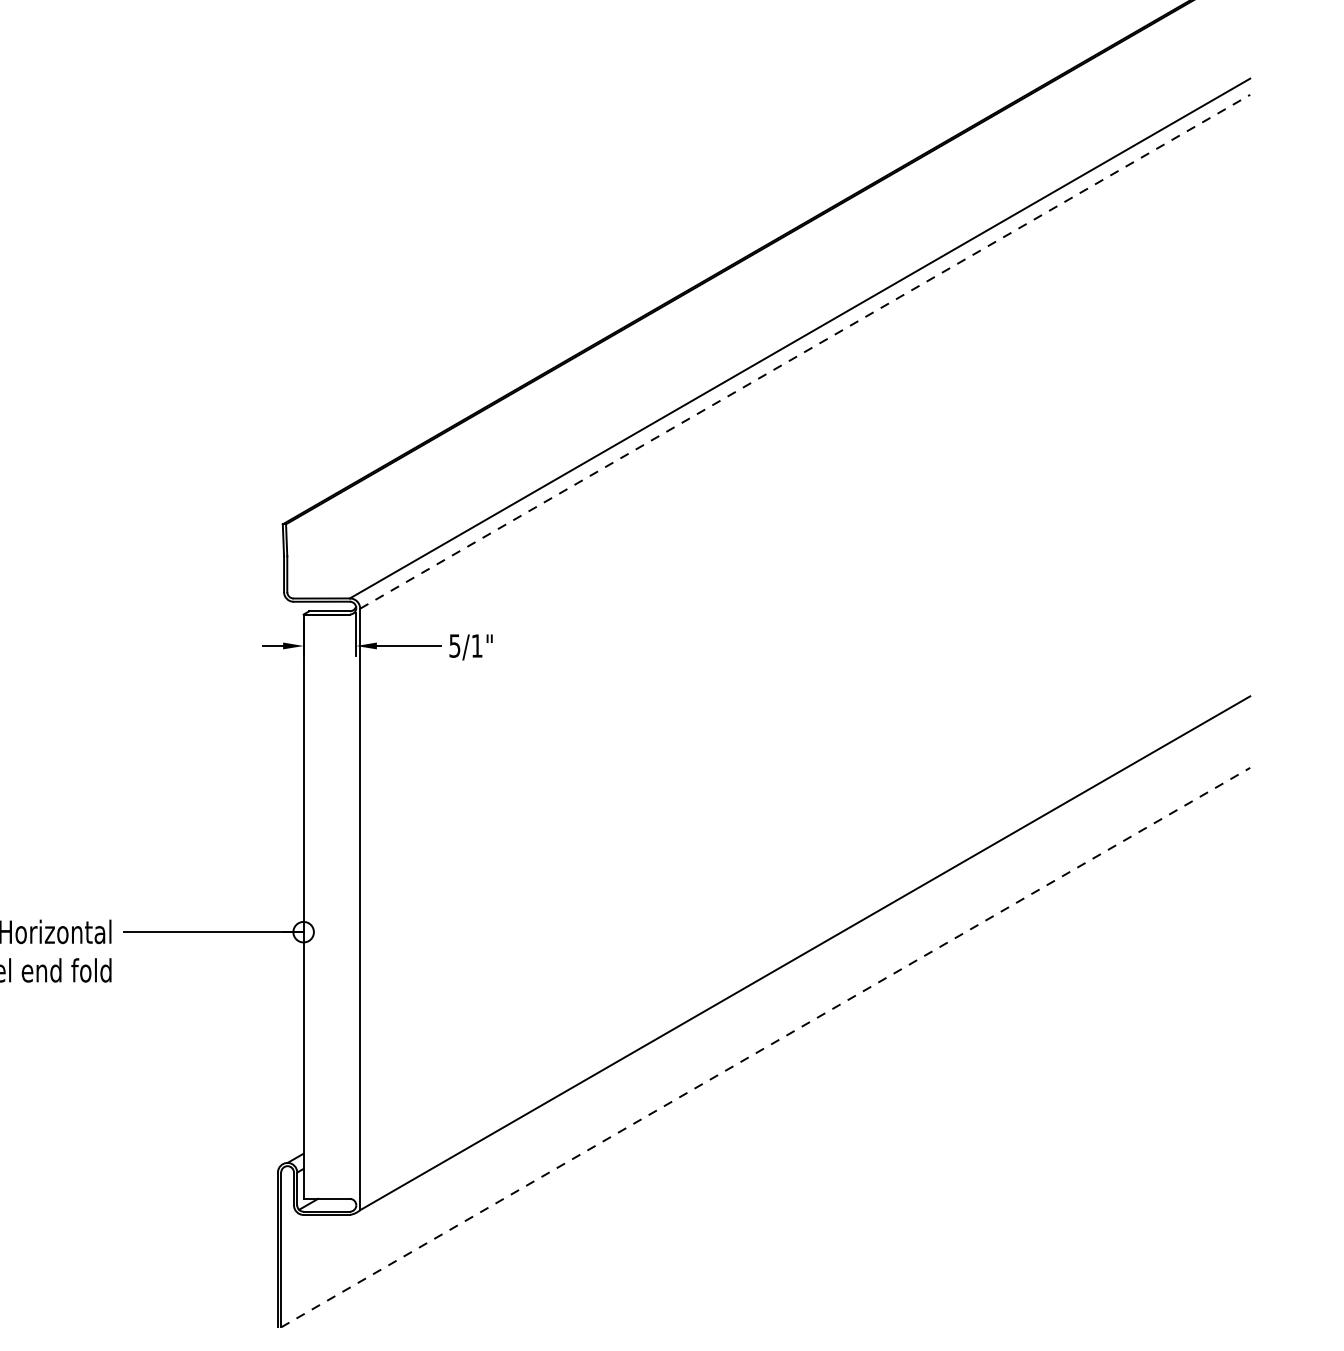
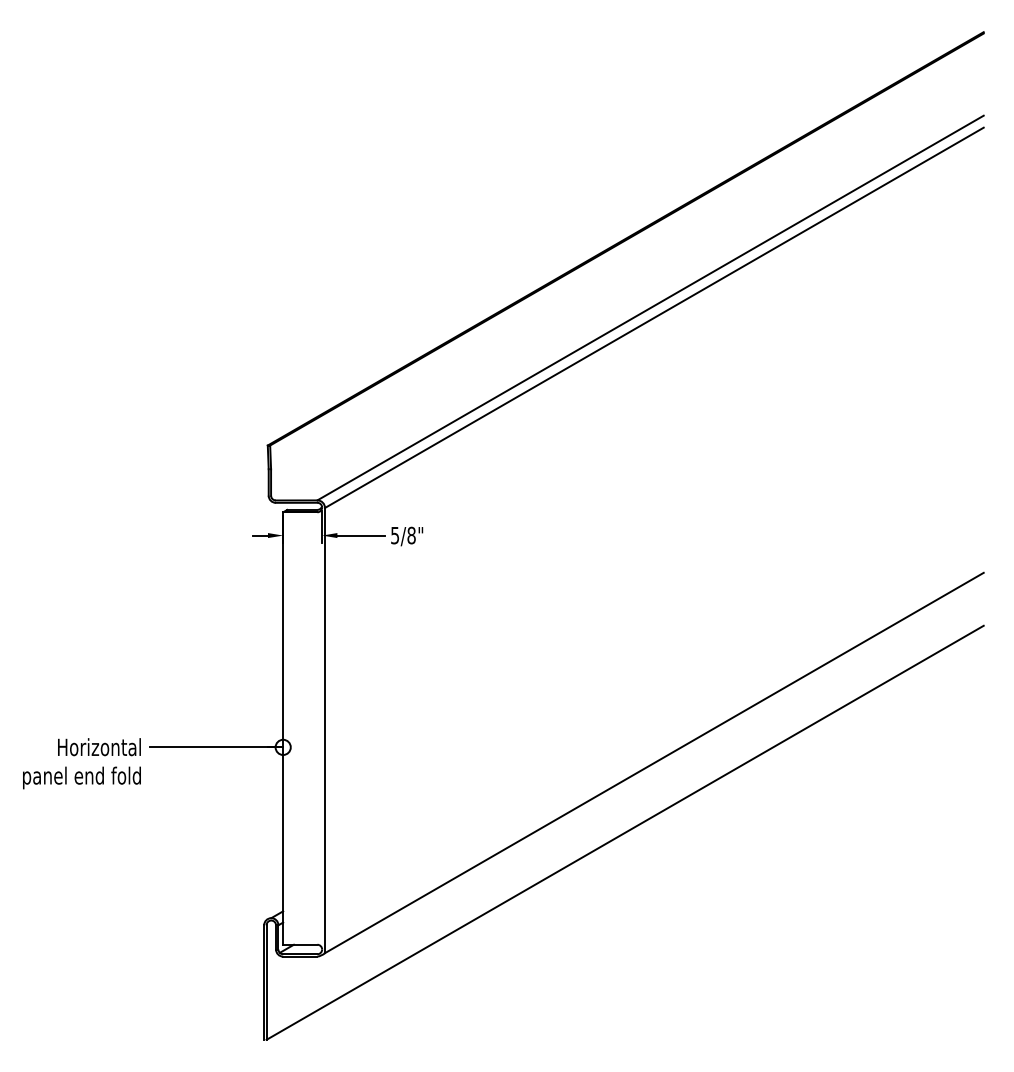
line: (805, 351) -> (654, 317), dashed -> solid
text: (477, 645) -> (411, 535), 5/1" -> 5/8"
line: (766, 1047) -> (625, 832), dashed -> solid

